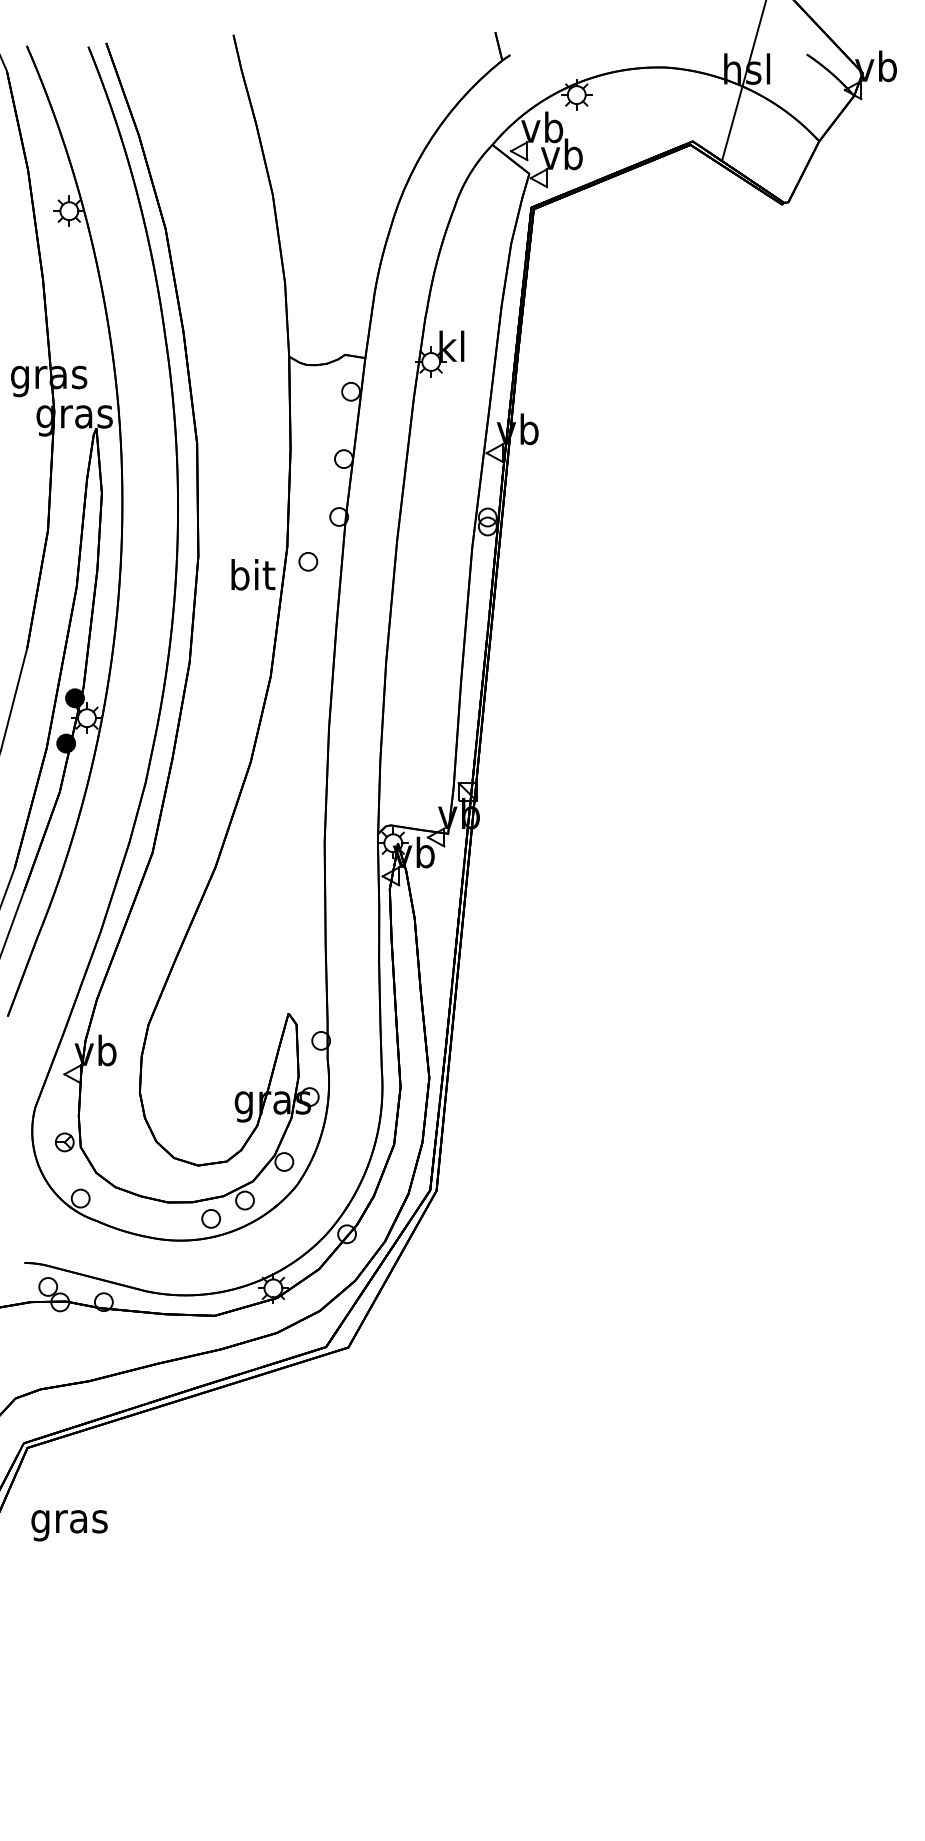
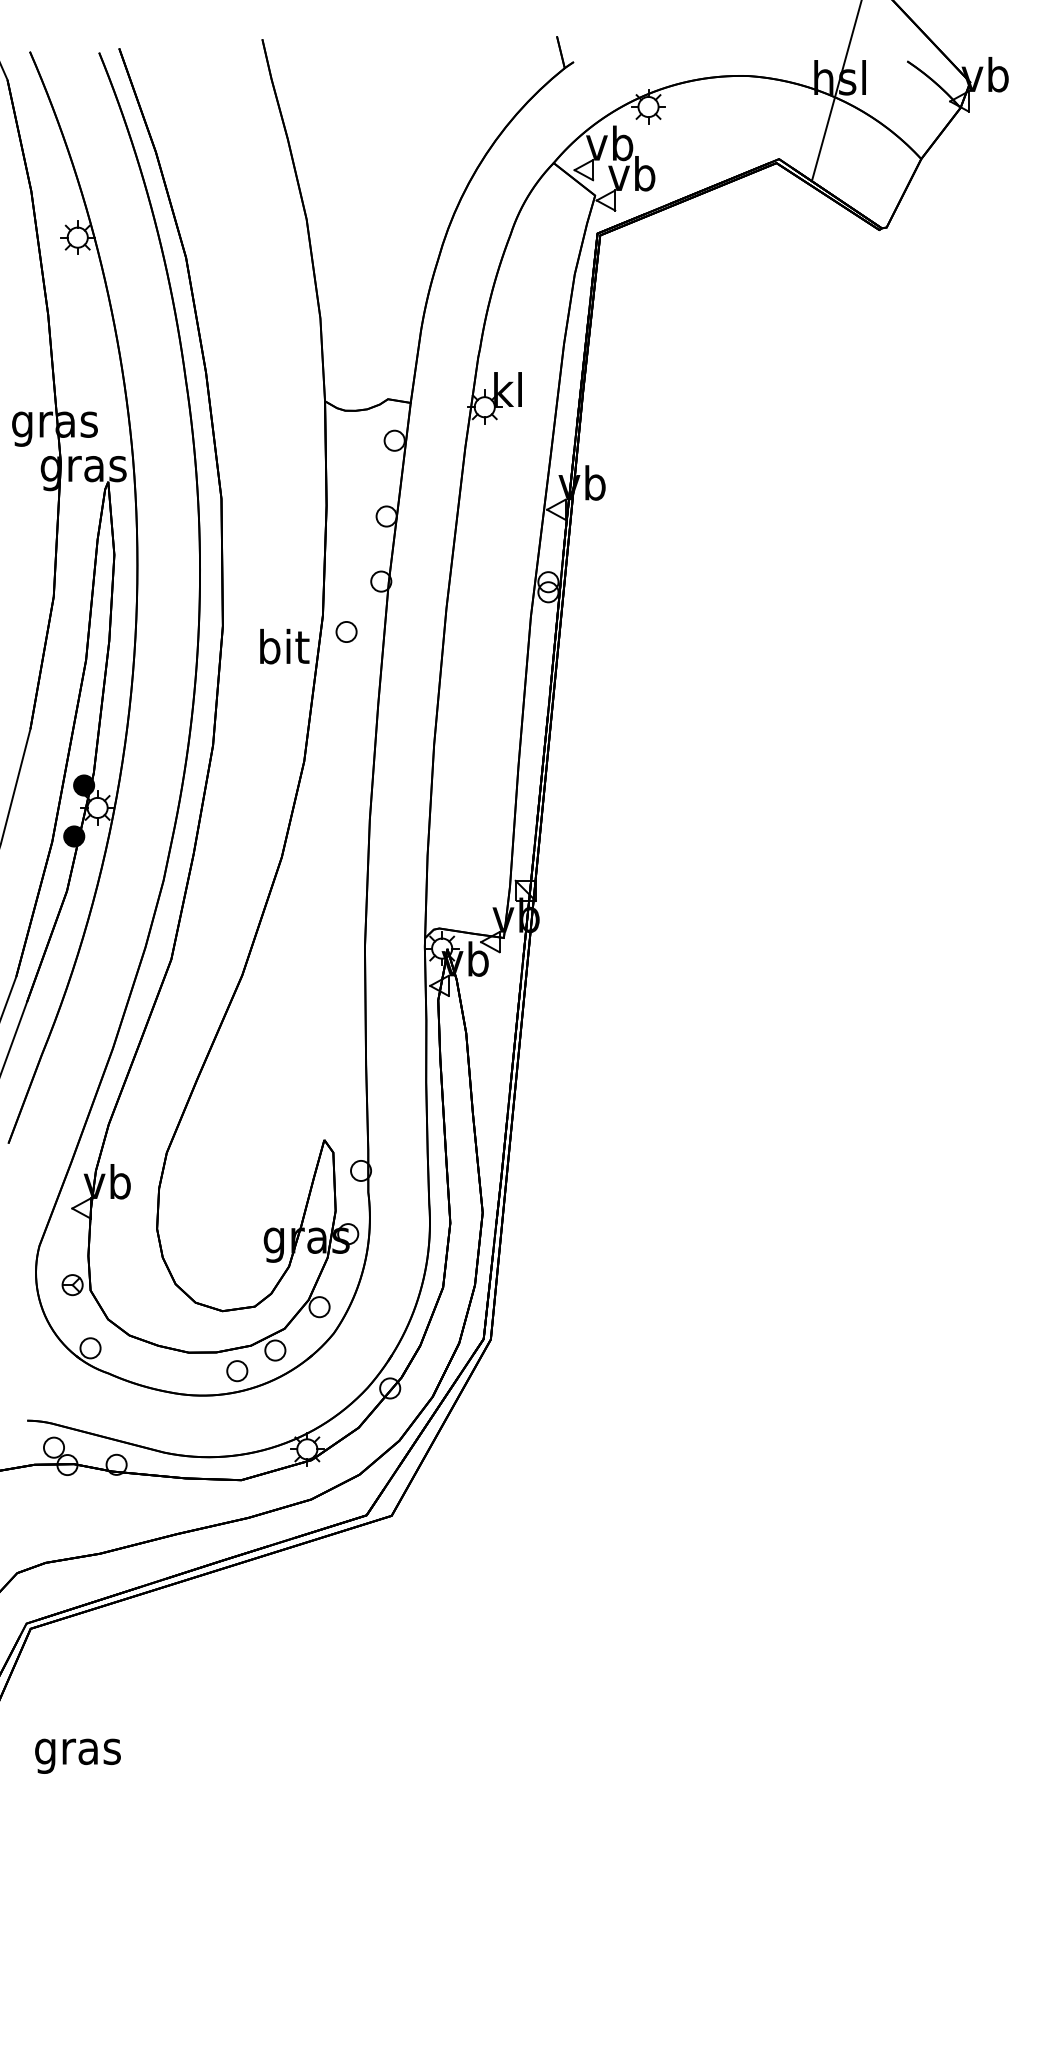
text: (69, 1525) -> (77, 1755), moved

